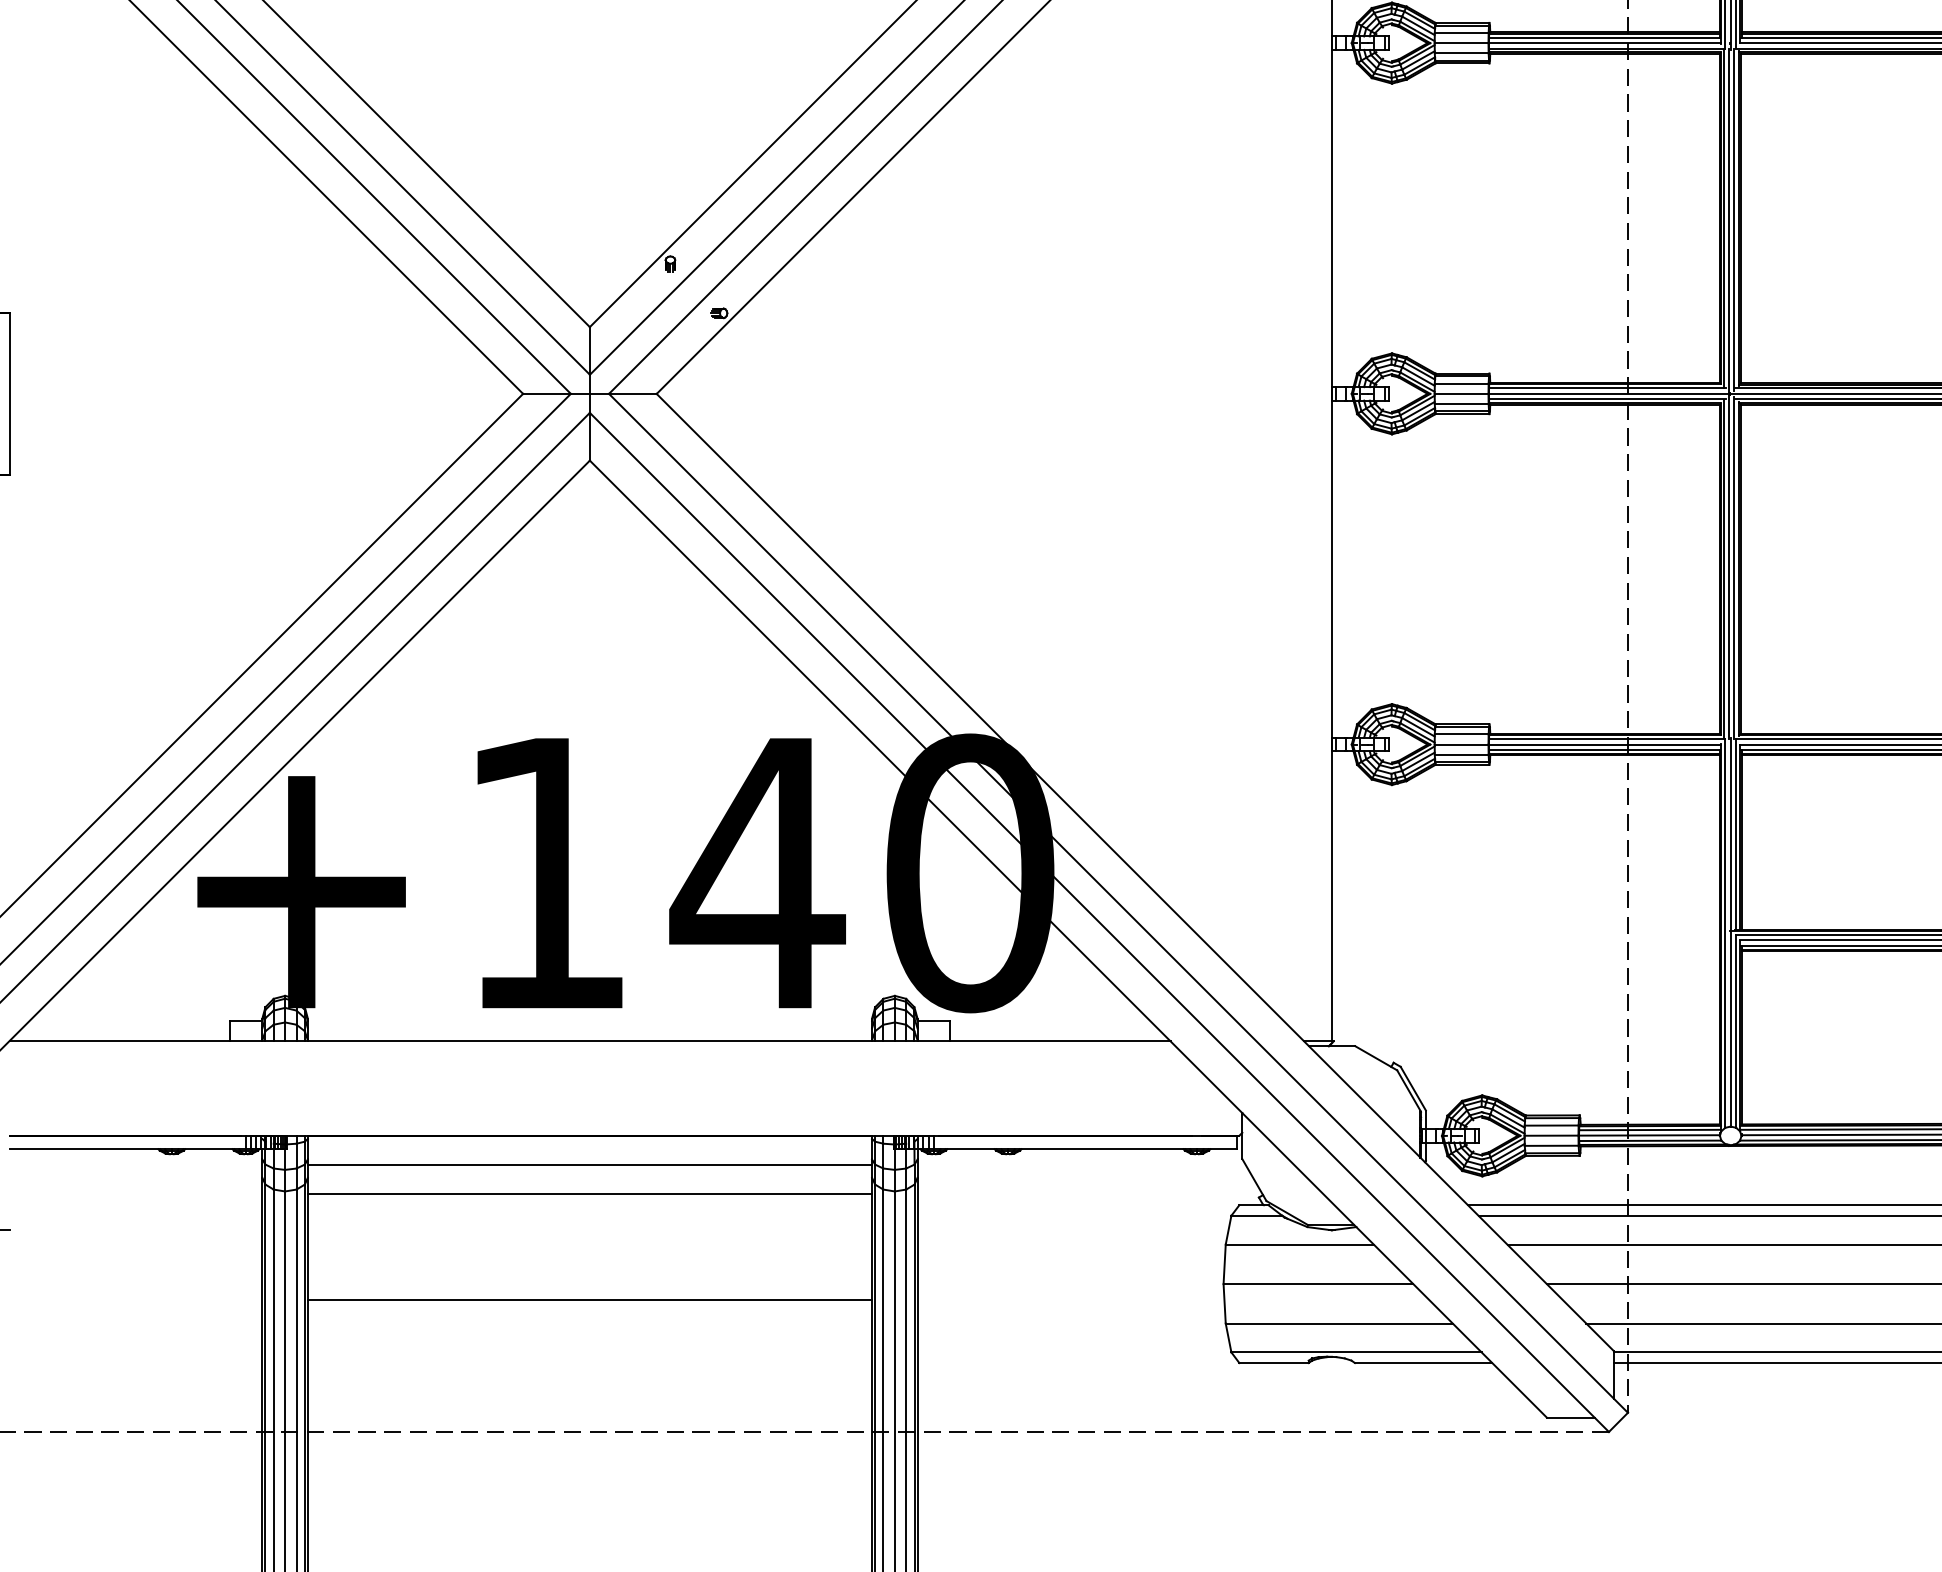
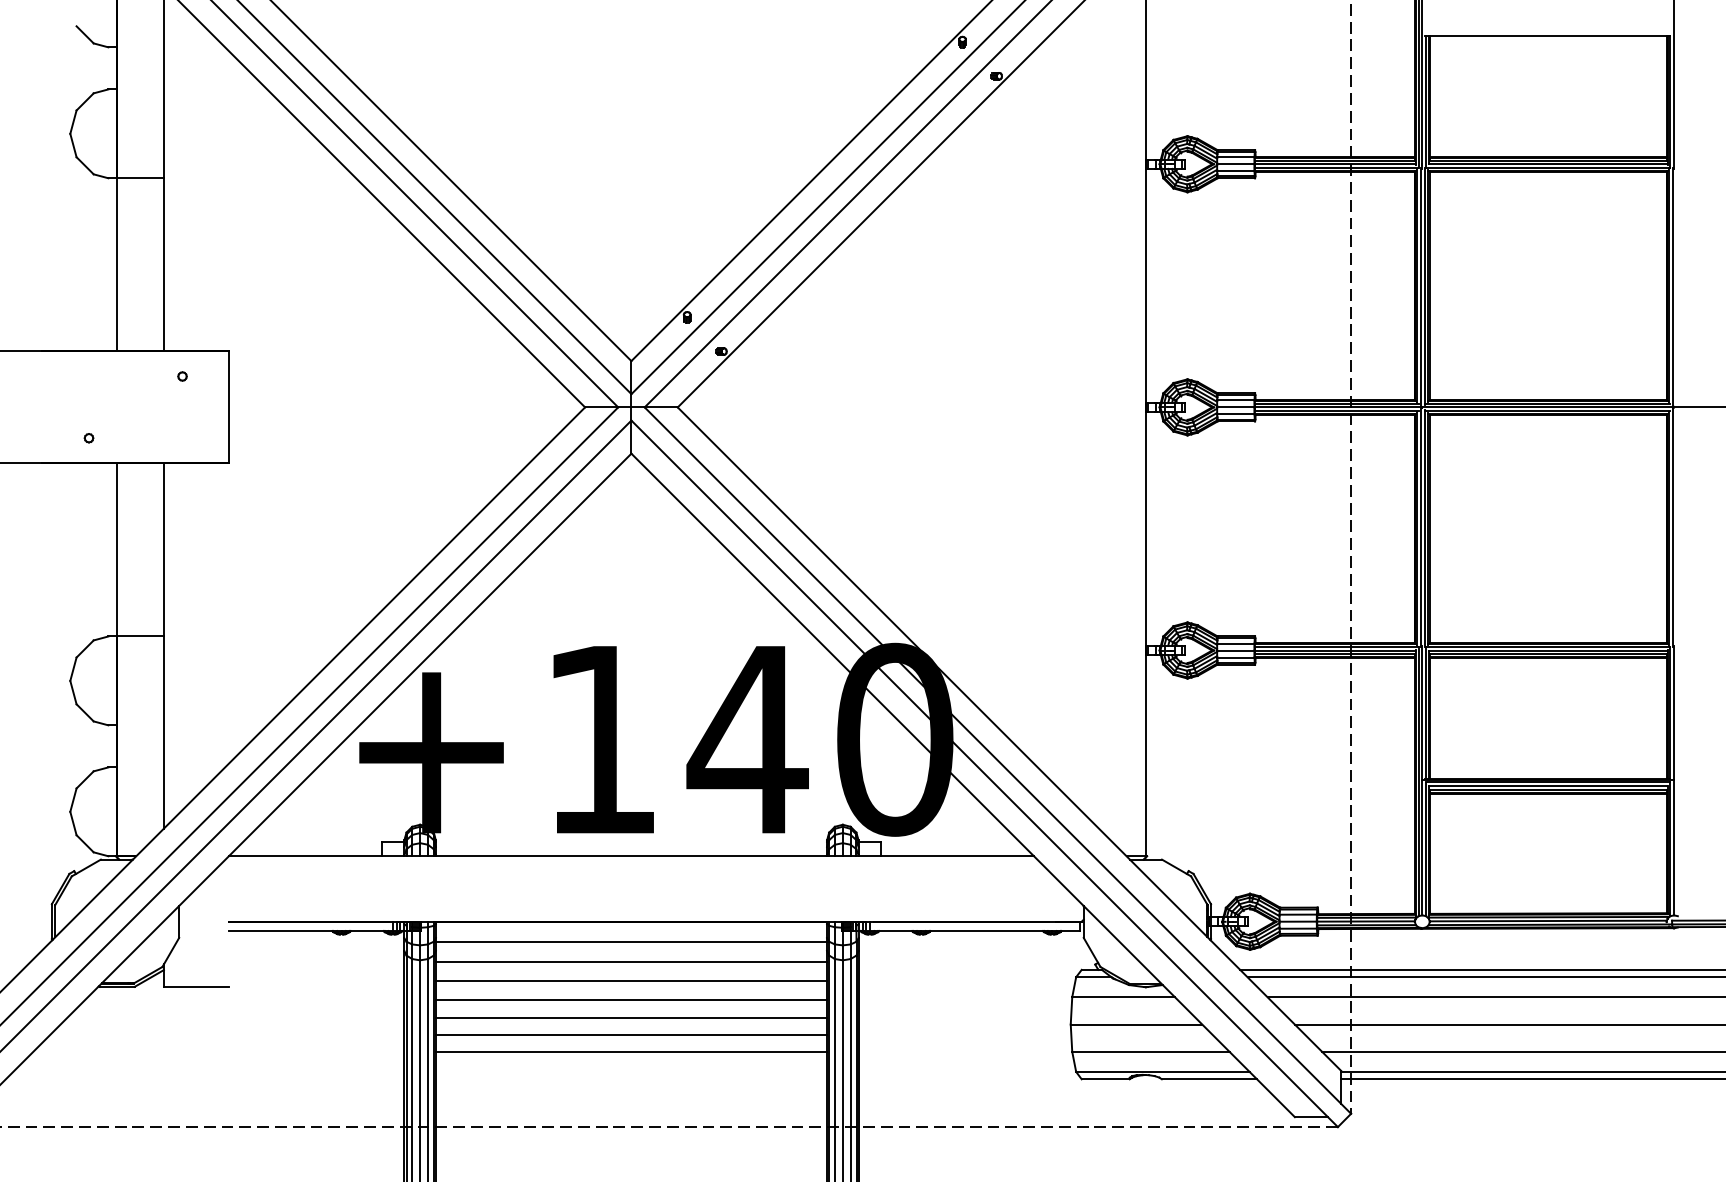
line: (590, 1221) -> (631, 981), added
line: (590, 1249) -> (631, 1000), added
line: (590, 1275) -> (631, 1018), added
line: (590, 1322) -> (631, 1051), added

